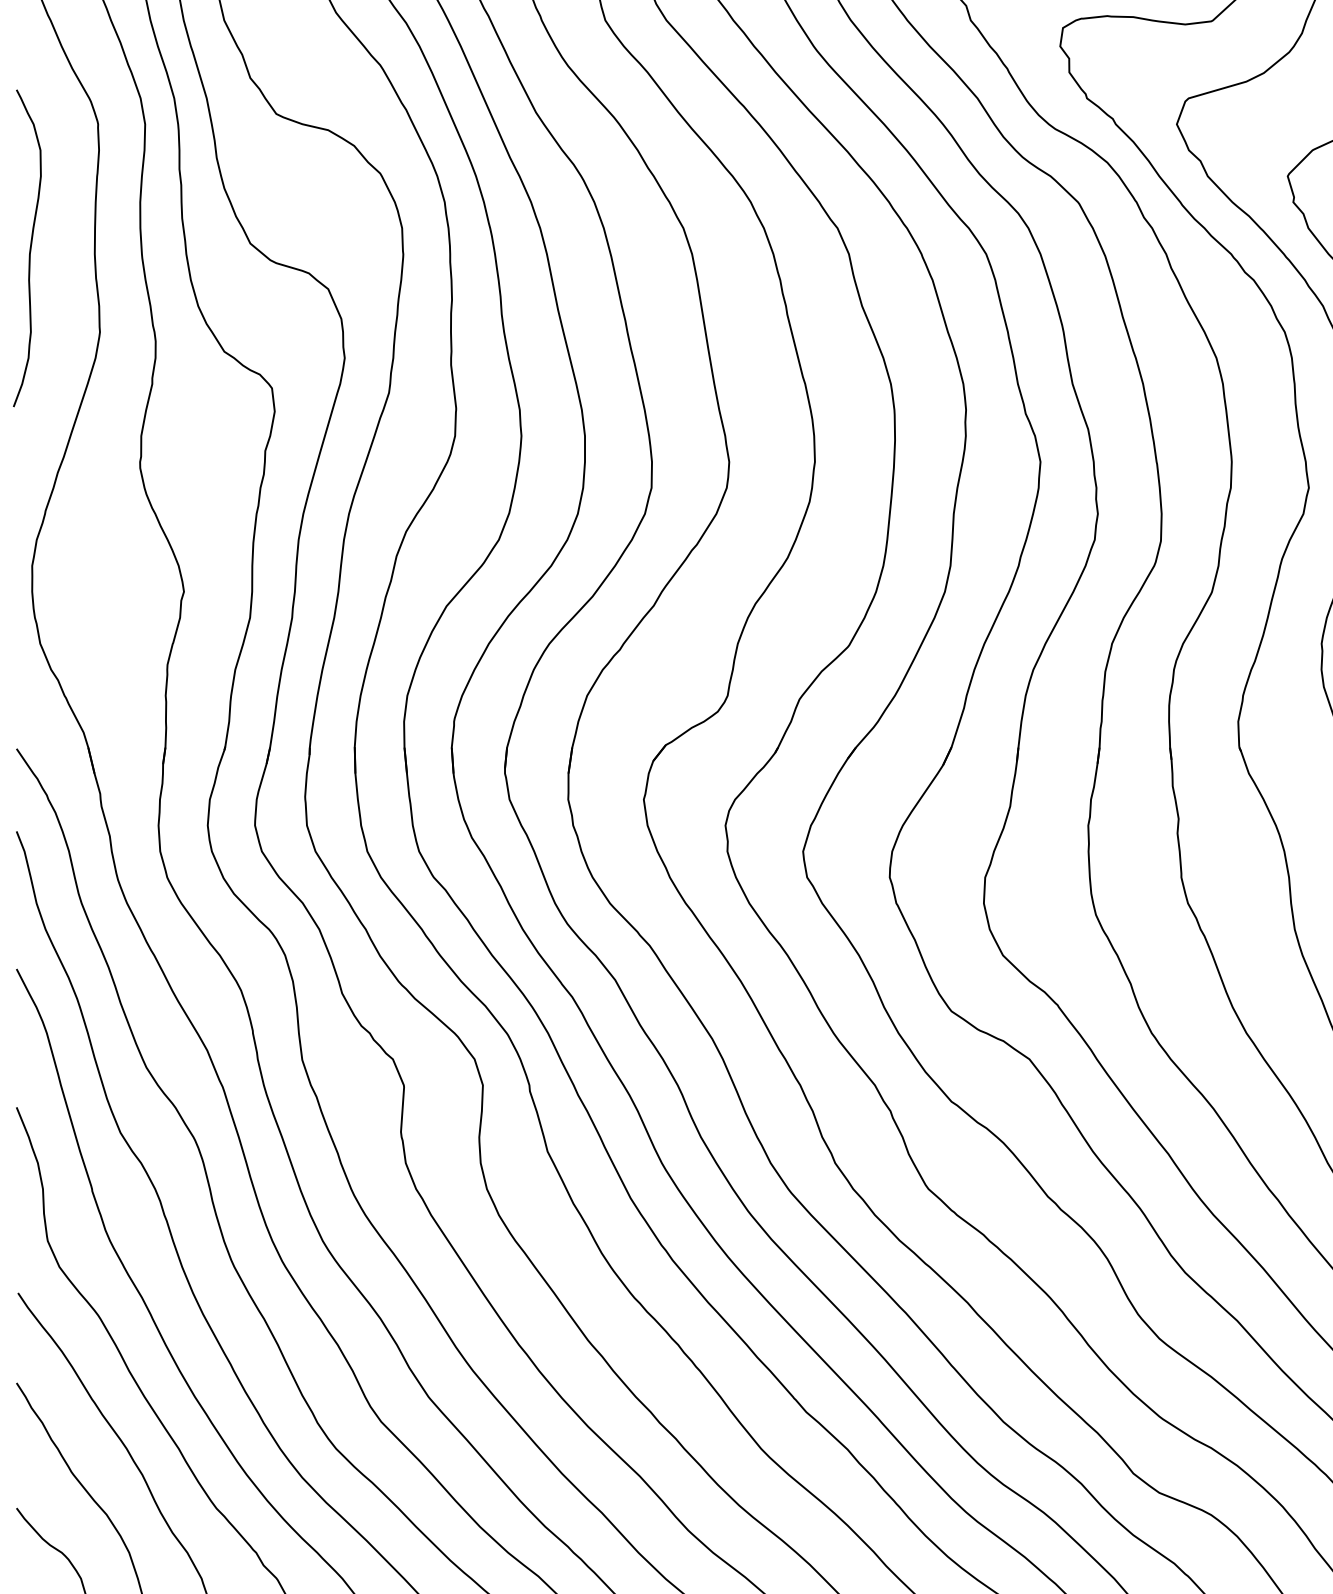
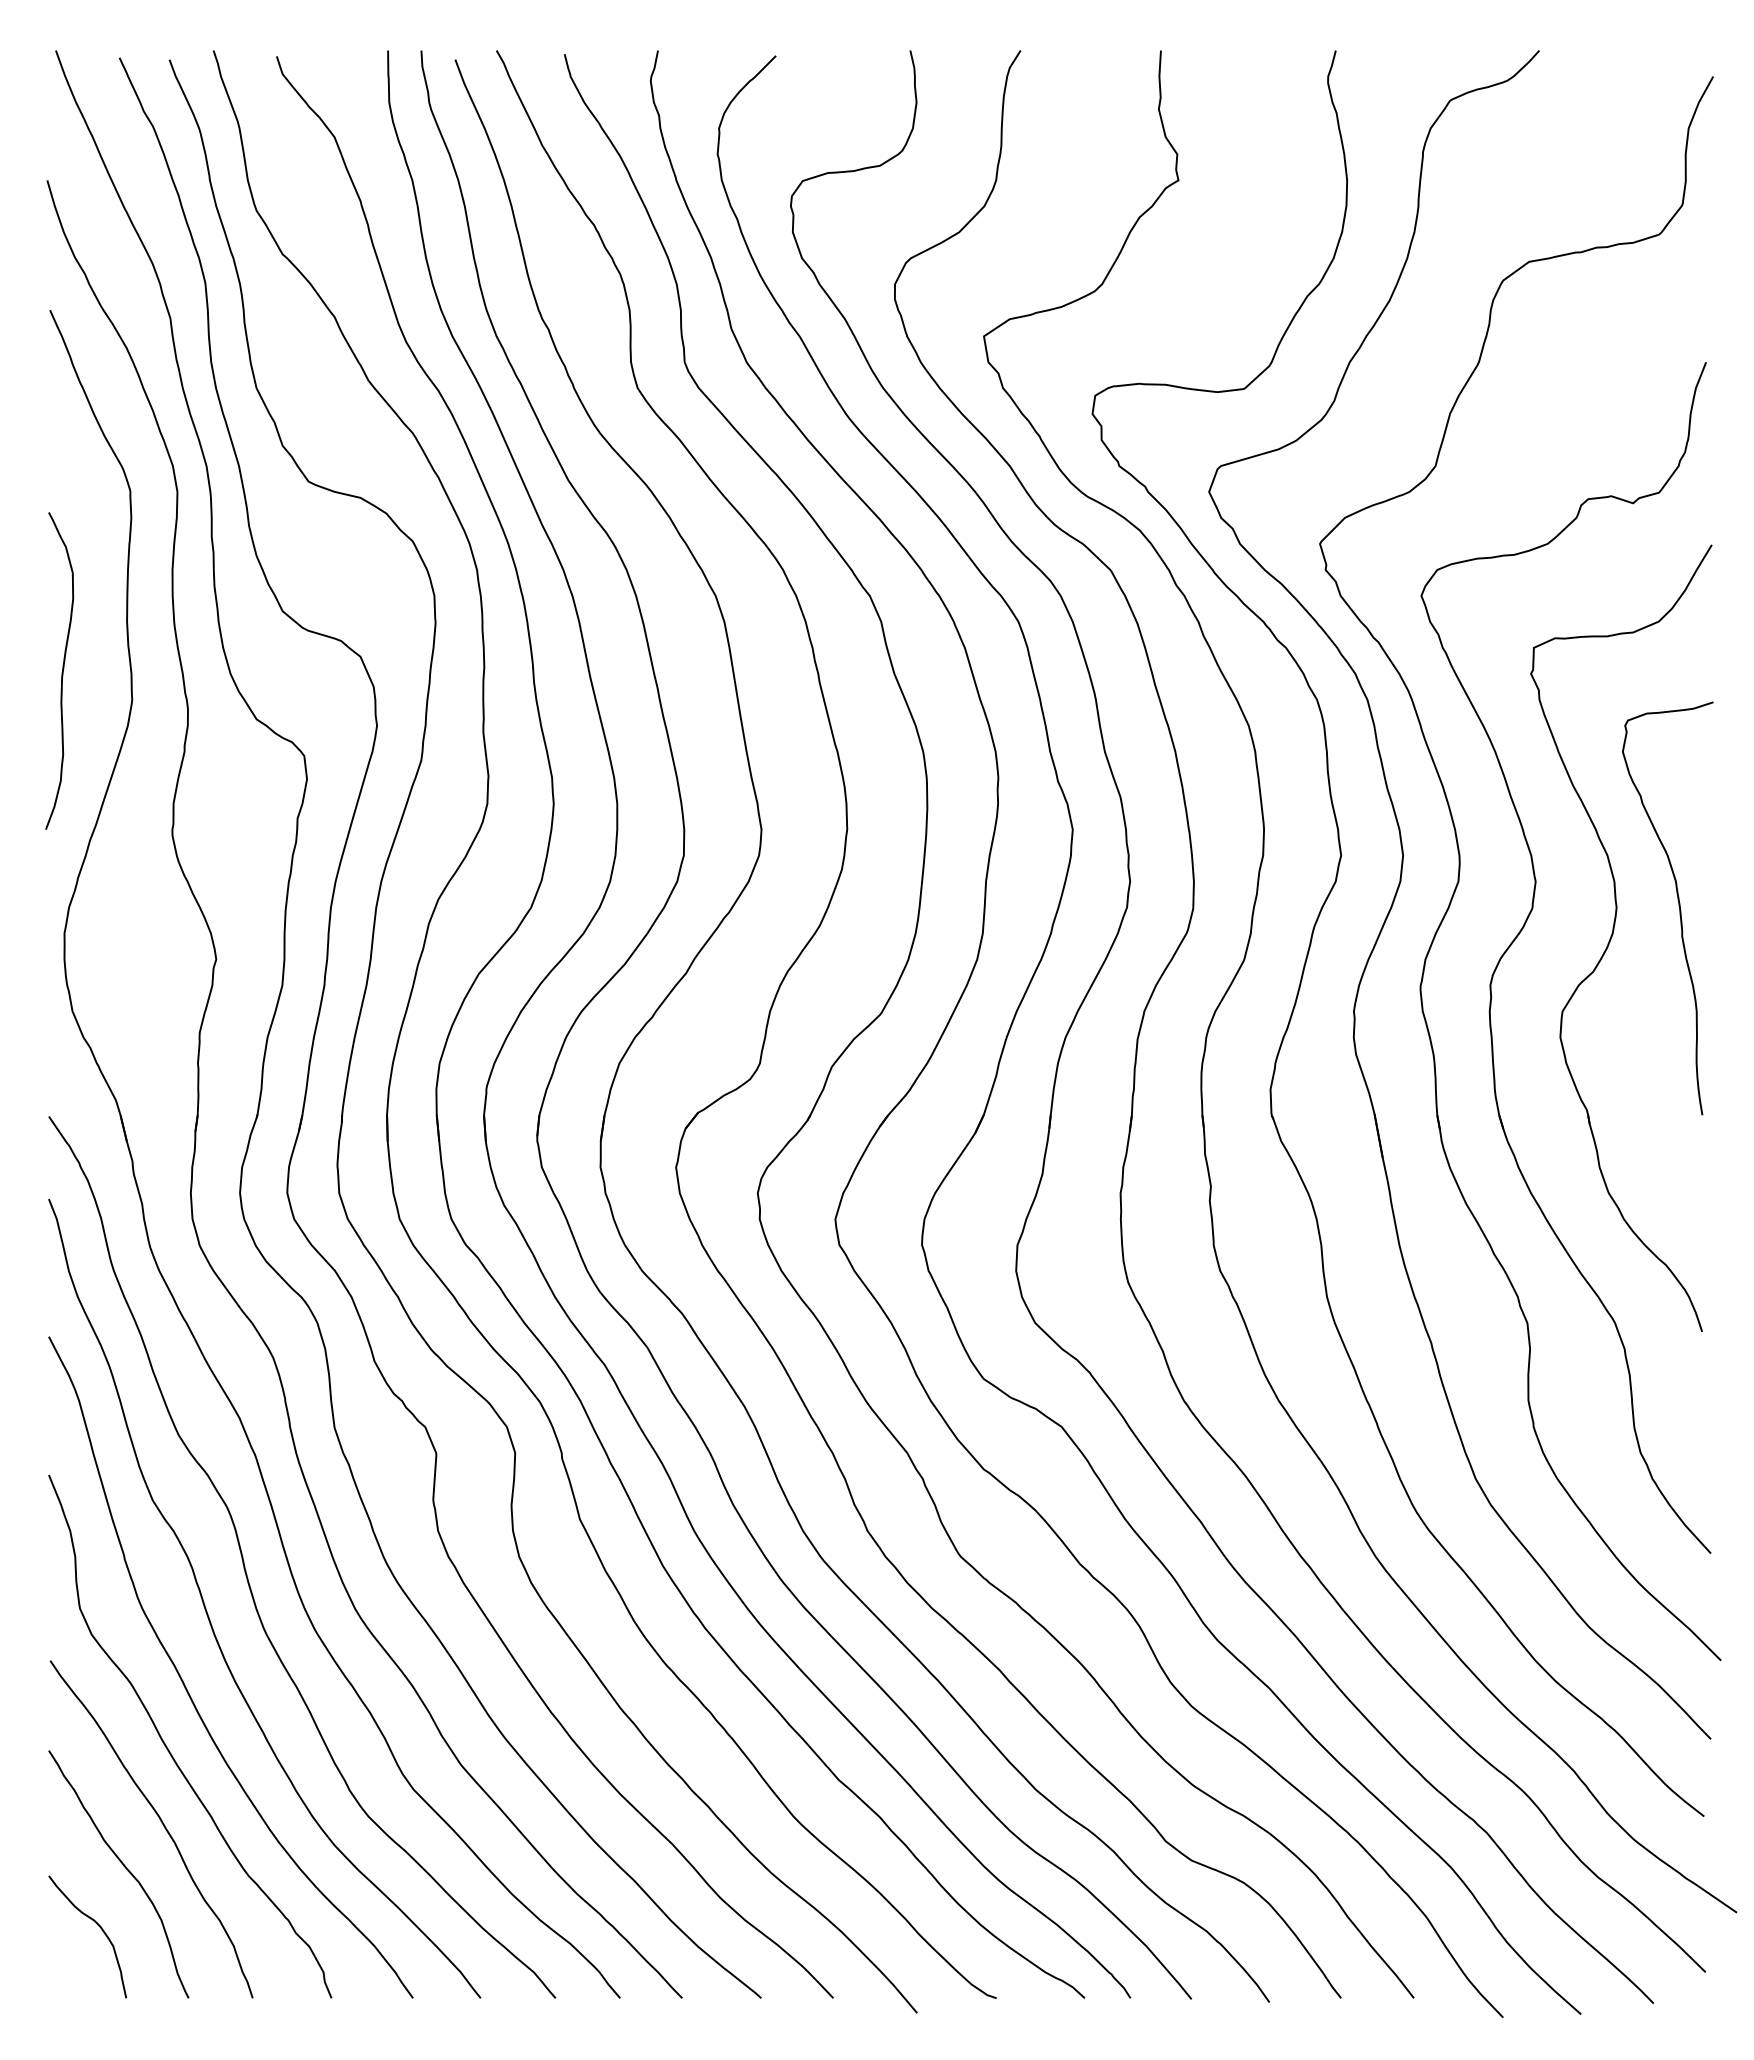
curve: (29, 249) -> (61, 672), moved

